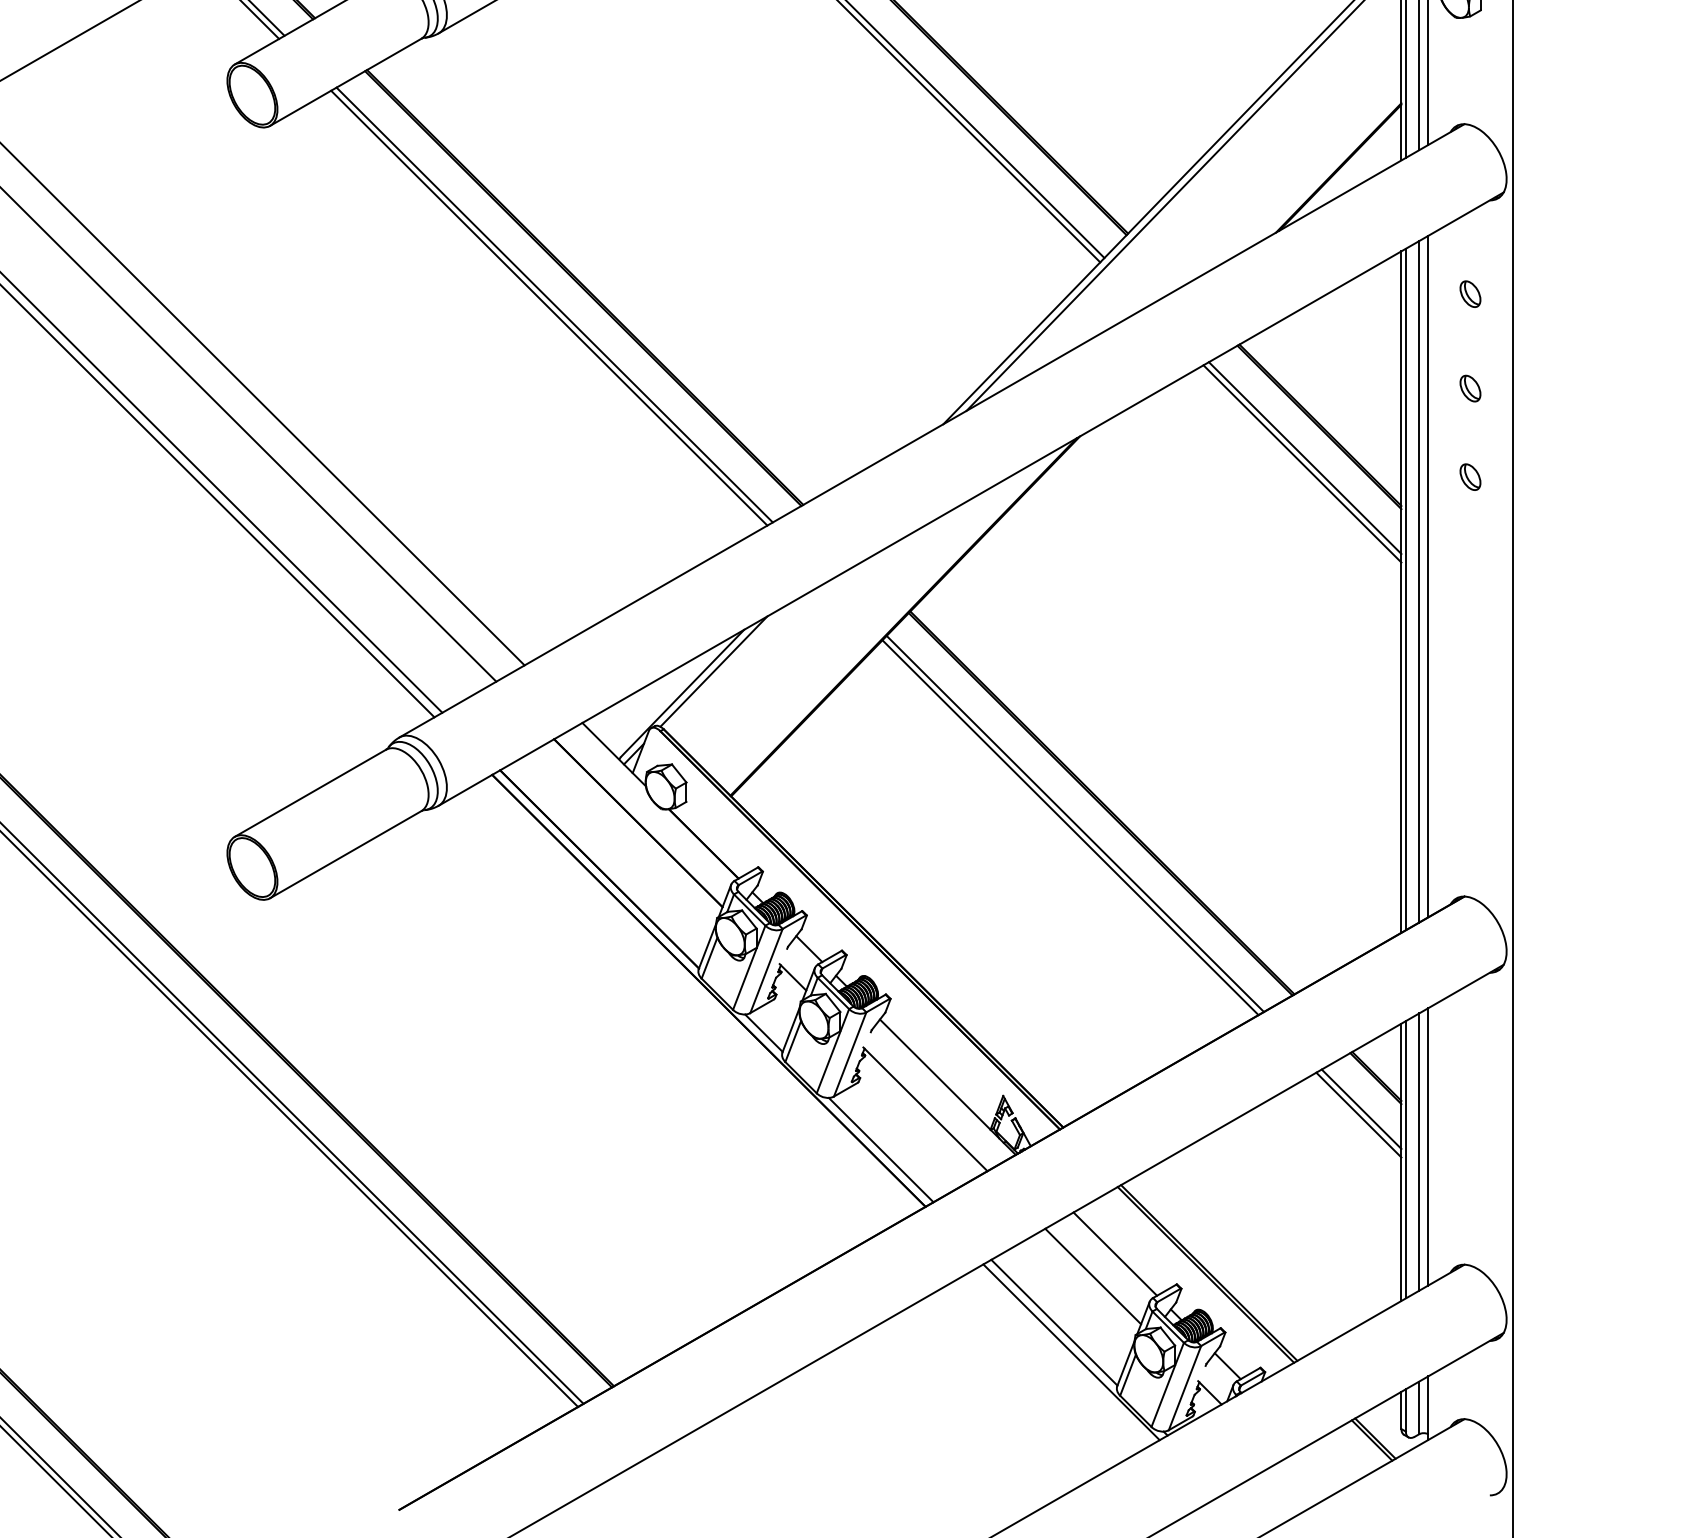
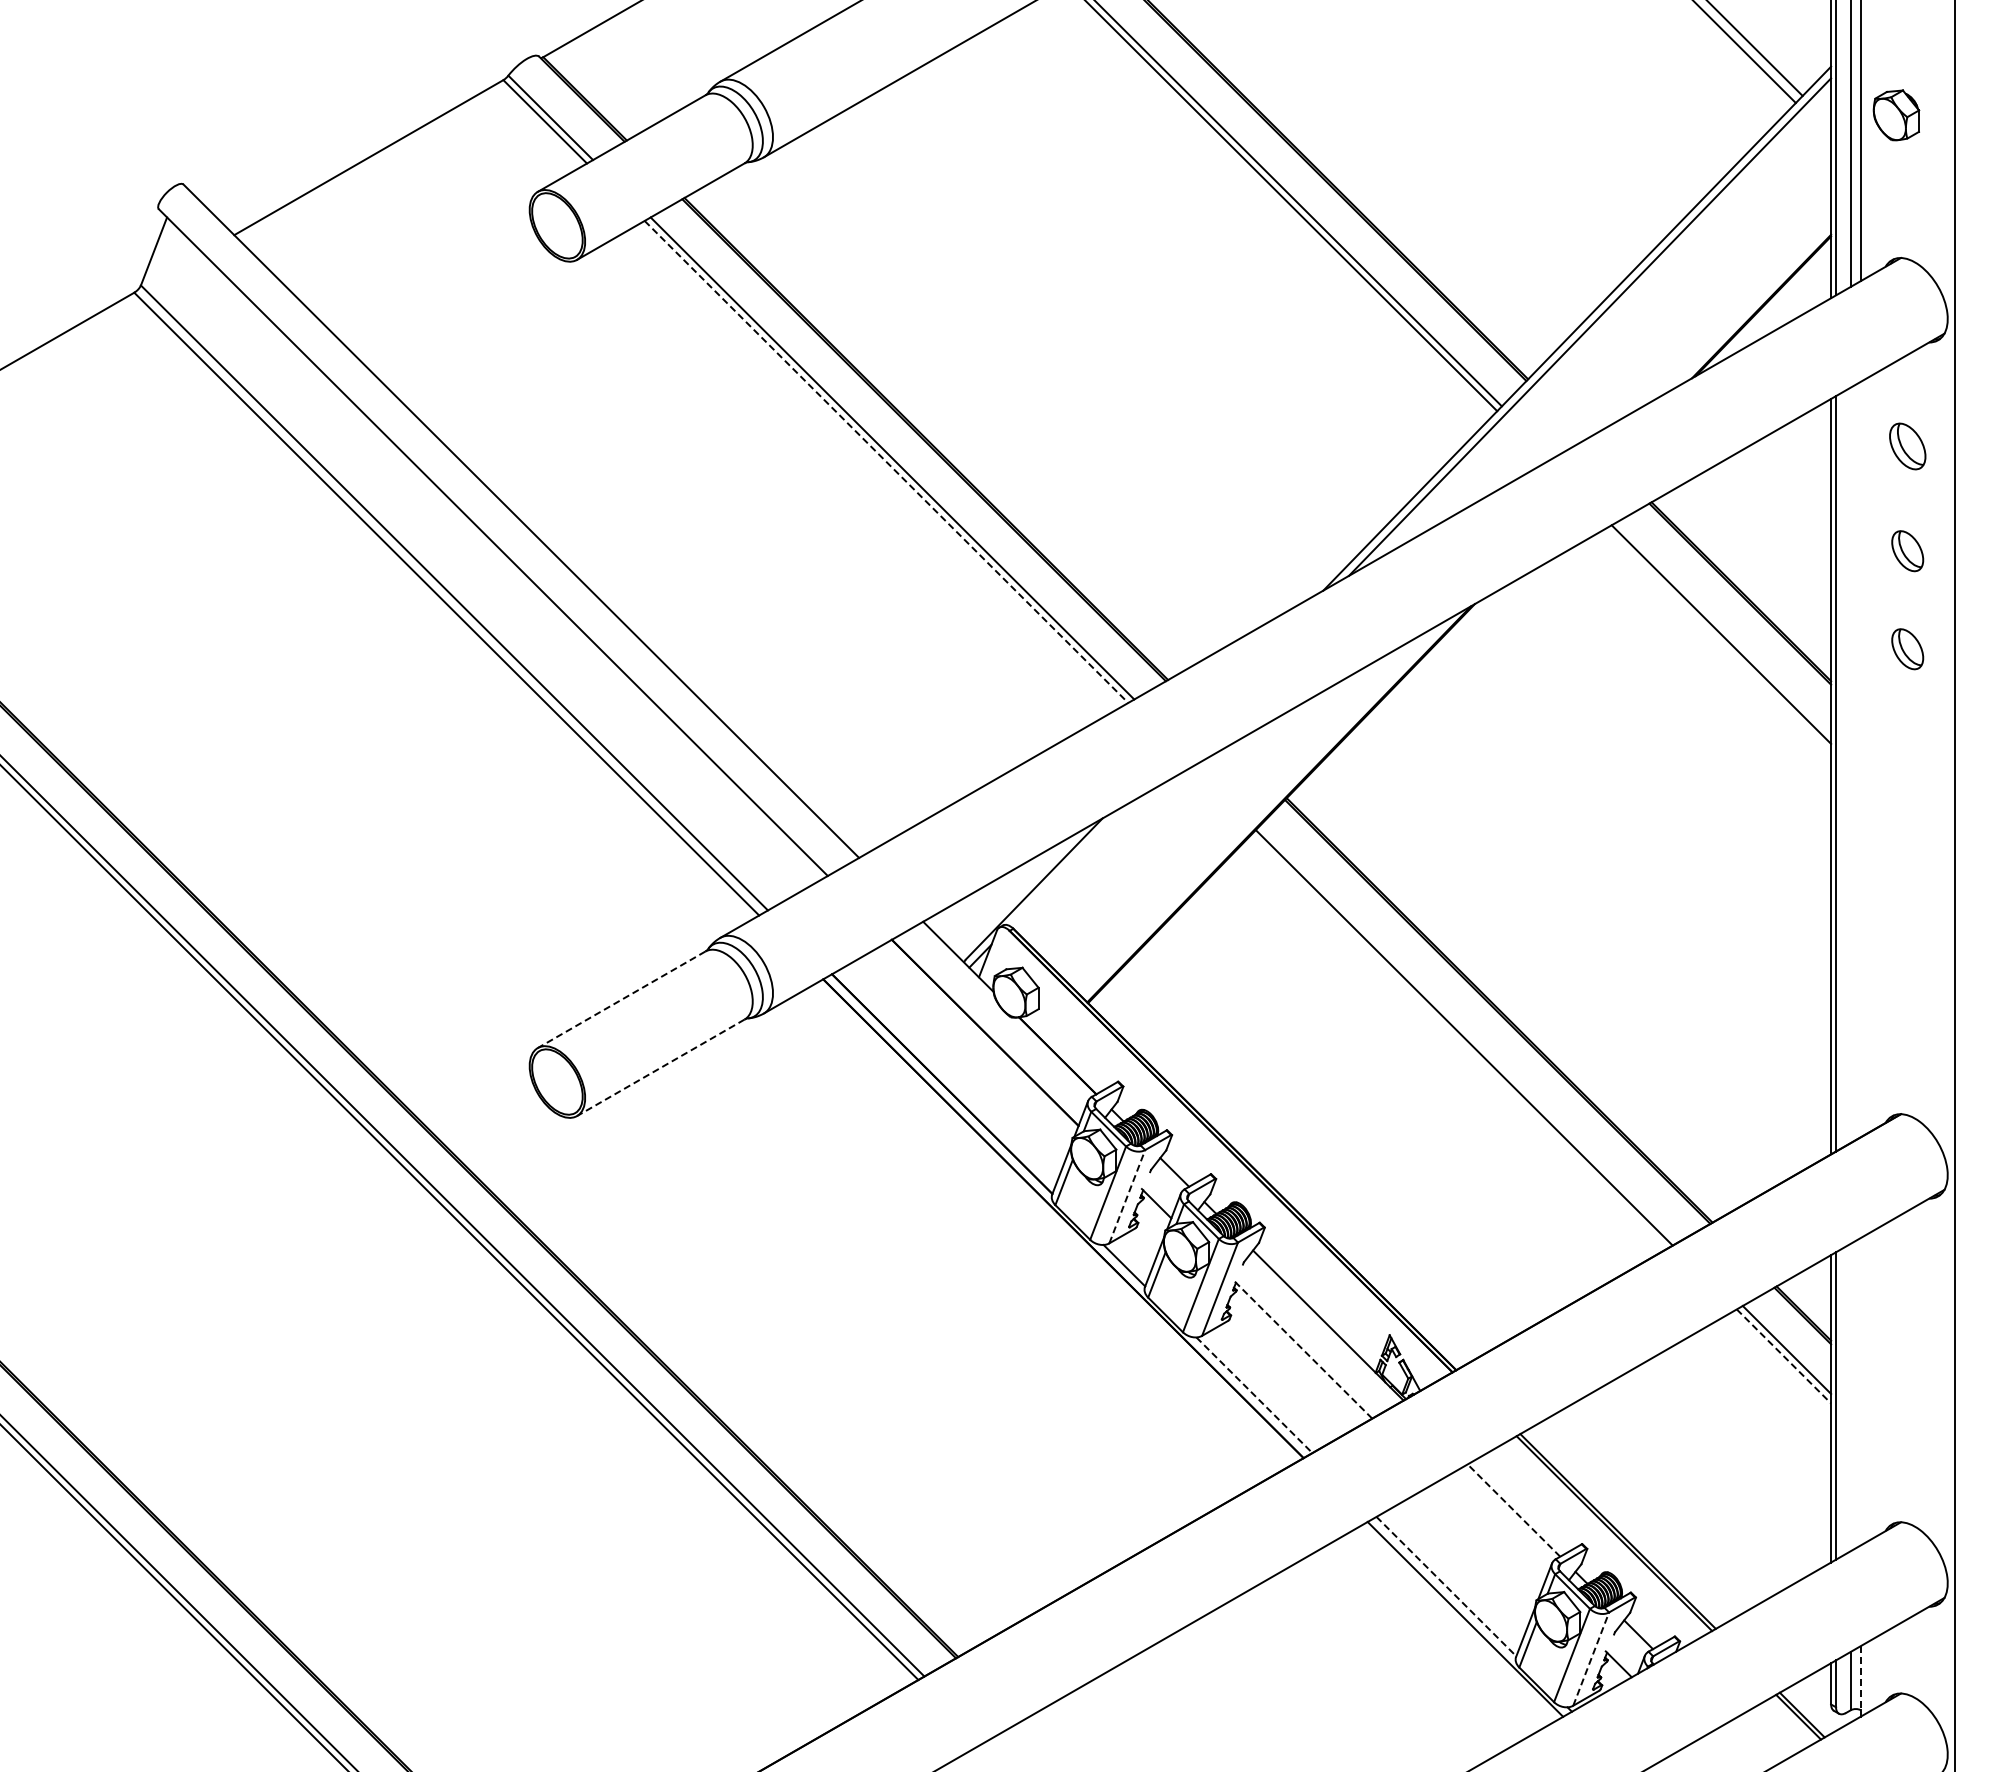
part: (1470, 294) -> (1907, 446), size x1.6
line: (549, 308) -> (886, 462), solid -> dashed
part: (1470, 388) -> (1907, 550), size x1.4
line: (1305, 457) -> (1724, 627), removed
part: (1470, 477) -> (1907, 649), size x1.4
line: (1427, 576) -> (1860, 759), removed
line: (1418, 582) -> (1850, 765), removed
line: (713, 671) -> (1068, 864), removed
line: (310, 793) -> (621, 999), solid -> dashed
line: (1075, 823) -> (1469, 1033), removed
line: (345, 854) -> (660, 1067), solid -> dashed
line: (766, 970) -> (1127, 1196), solid -> dashed
line: (925, 1108) -> (1303, 1349), solid -> dashed
line: (1358, 1115) -> (1783, 1356), solid -> dashed
line: (1427, 1146) -> (1860, 1391), removed
line: (881, 1150) -> (1254, 1395), solid -> dashed
line: (1418, 1152) -> (1850, 1397), removed
line: (1114, 1254) -> (1513, 1510), solid -> dashed
line: (1093, 1276) -> (1489, 1535), removed
line: (1054, 1322) -> (1446, 1586), solid -> dashed
line: (1185, 1388) -> (1591, 1659), solid -> dashed
line: (1427, 1405) -> (1860, 1678), solid -> dashed

